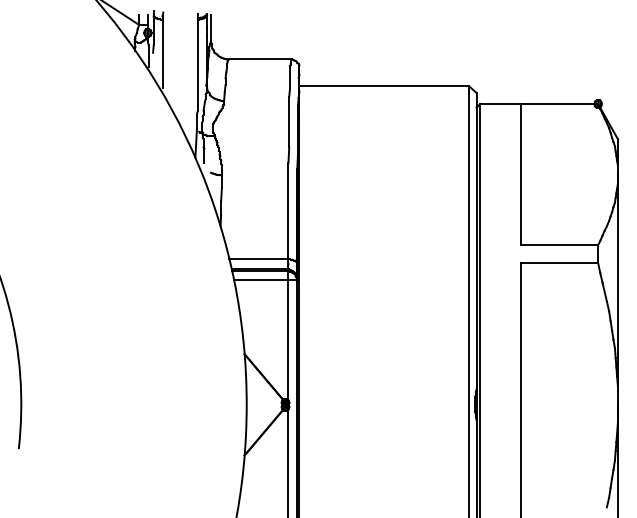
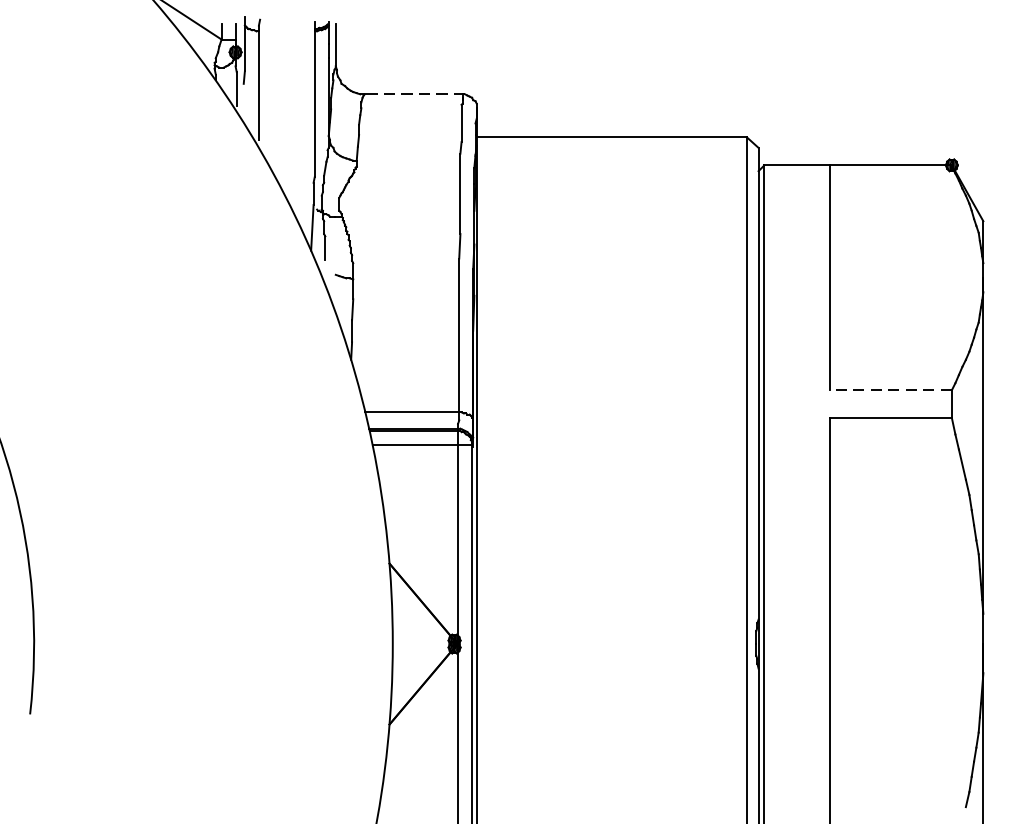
line: (260, 59) -> (414, 94), solid -> dashed
line: (559, 245) -> (890, 390), solid -> dashed

